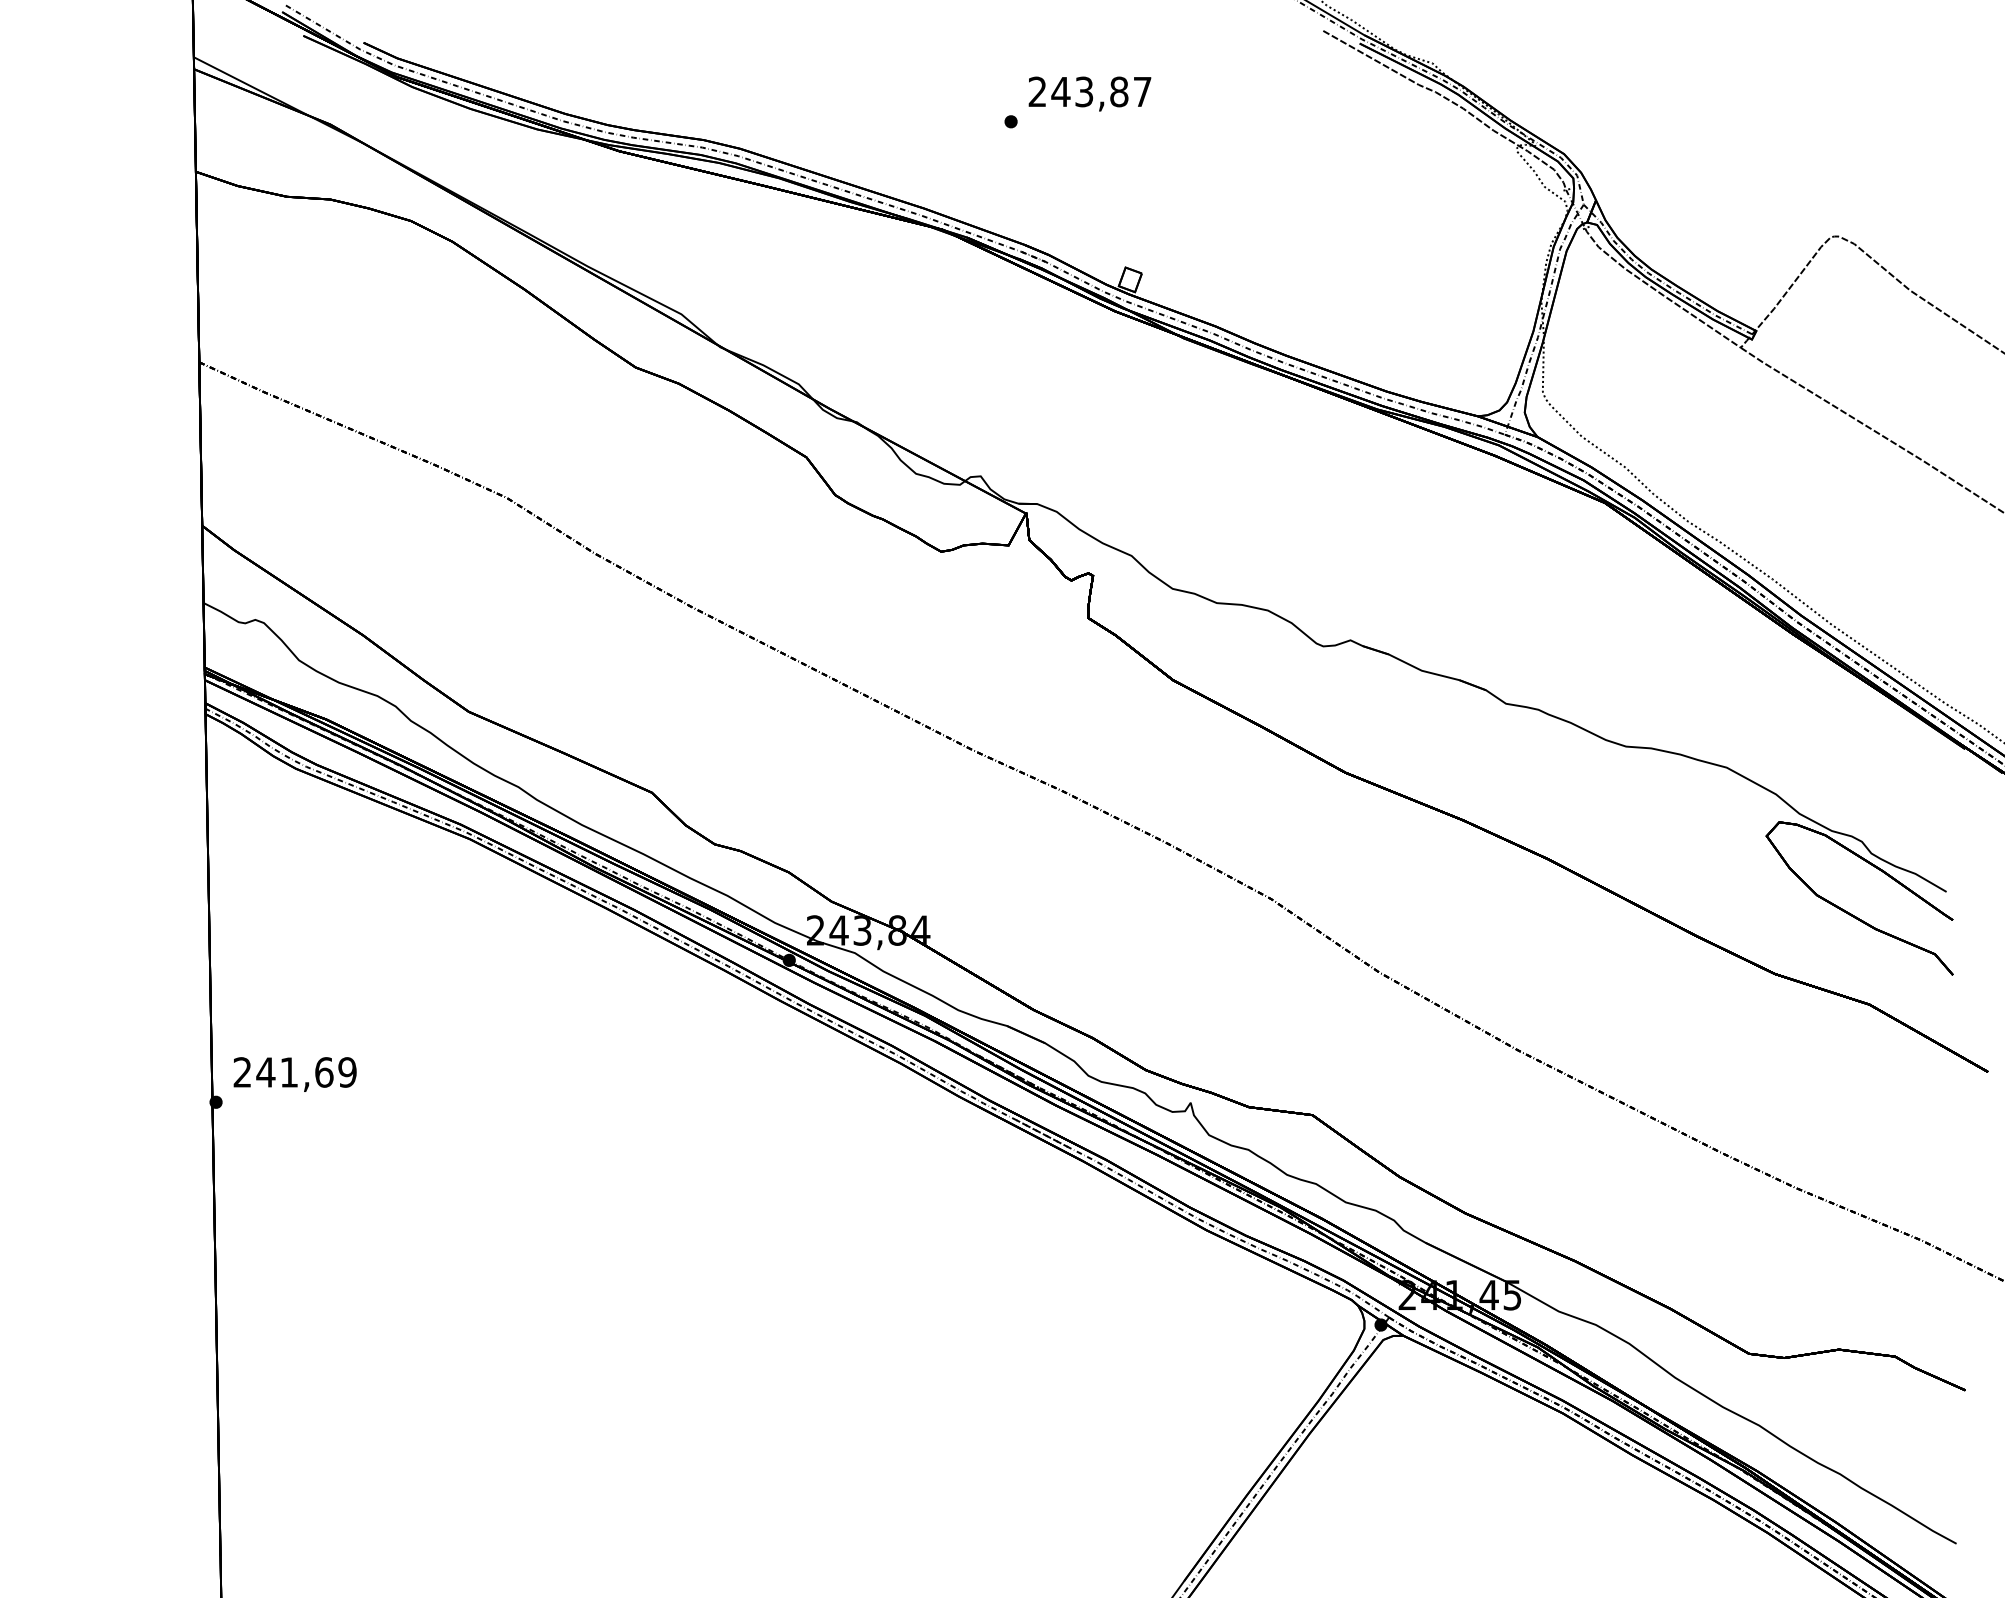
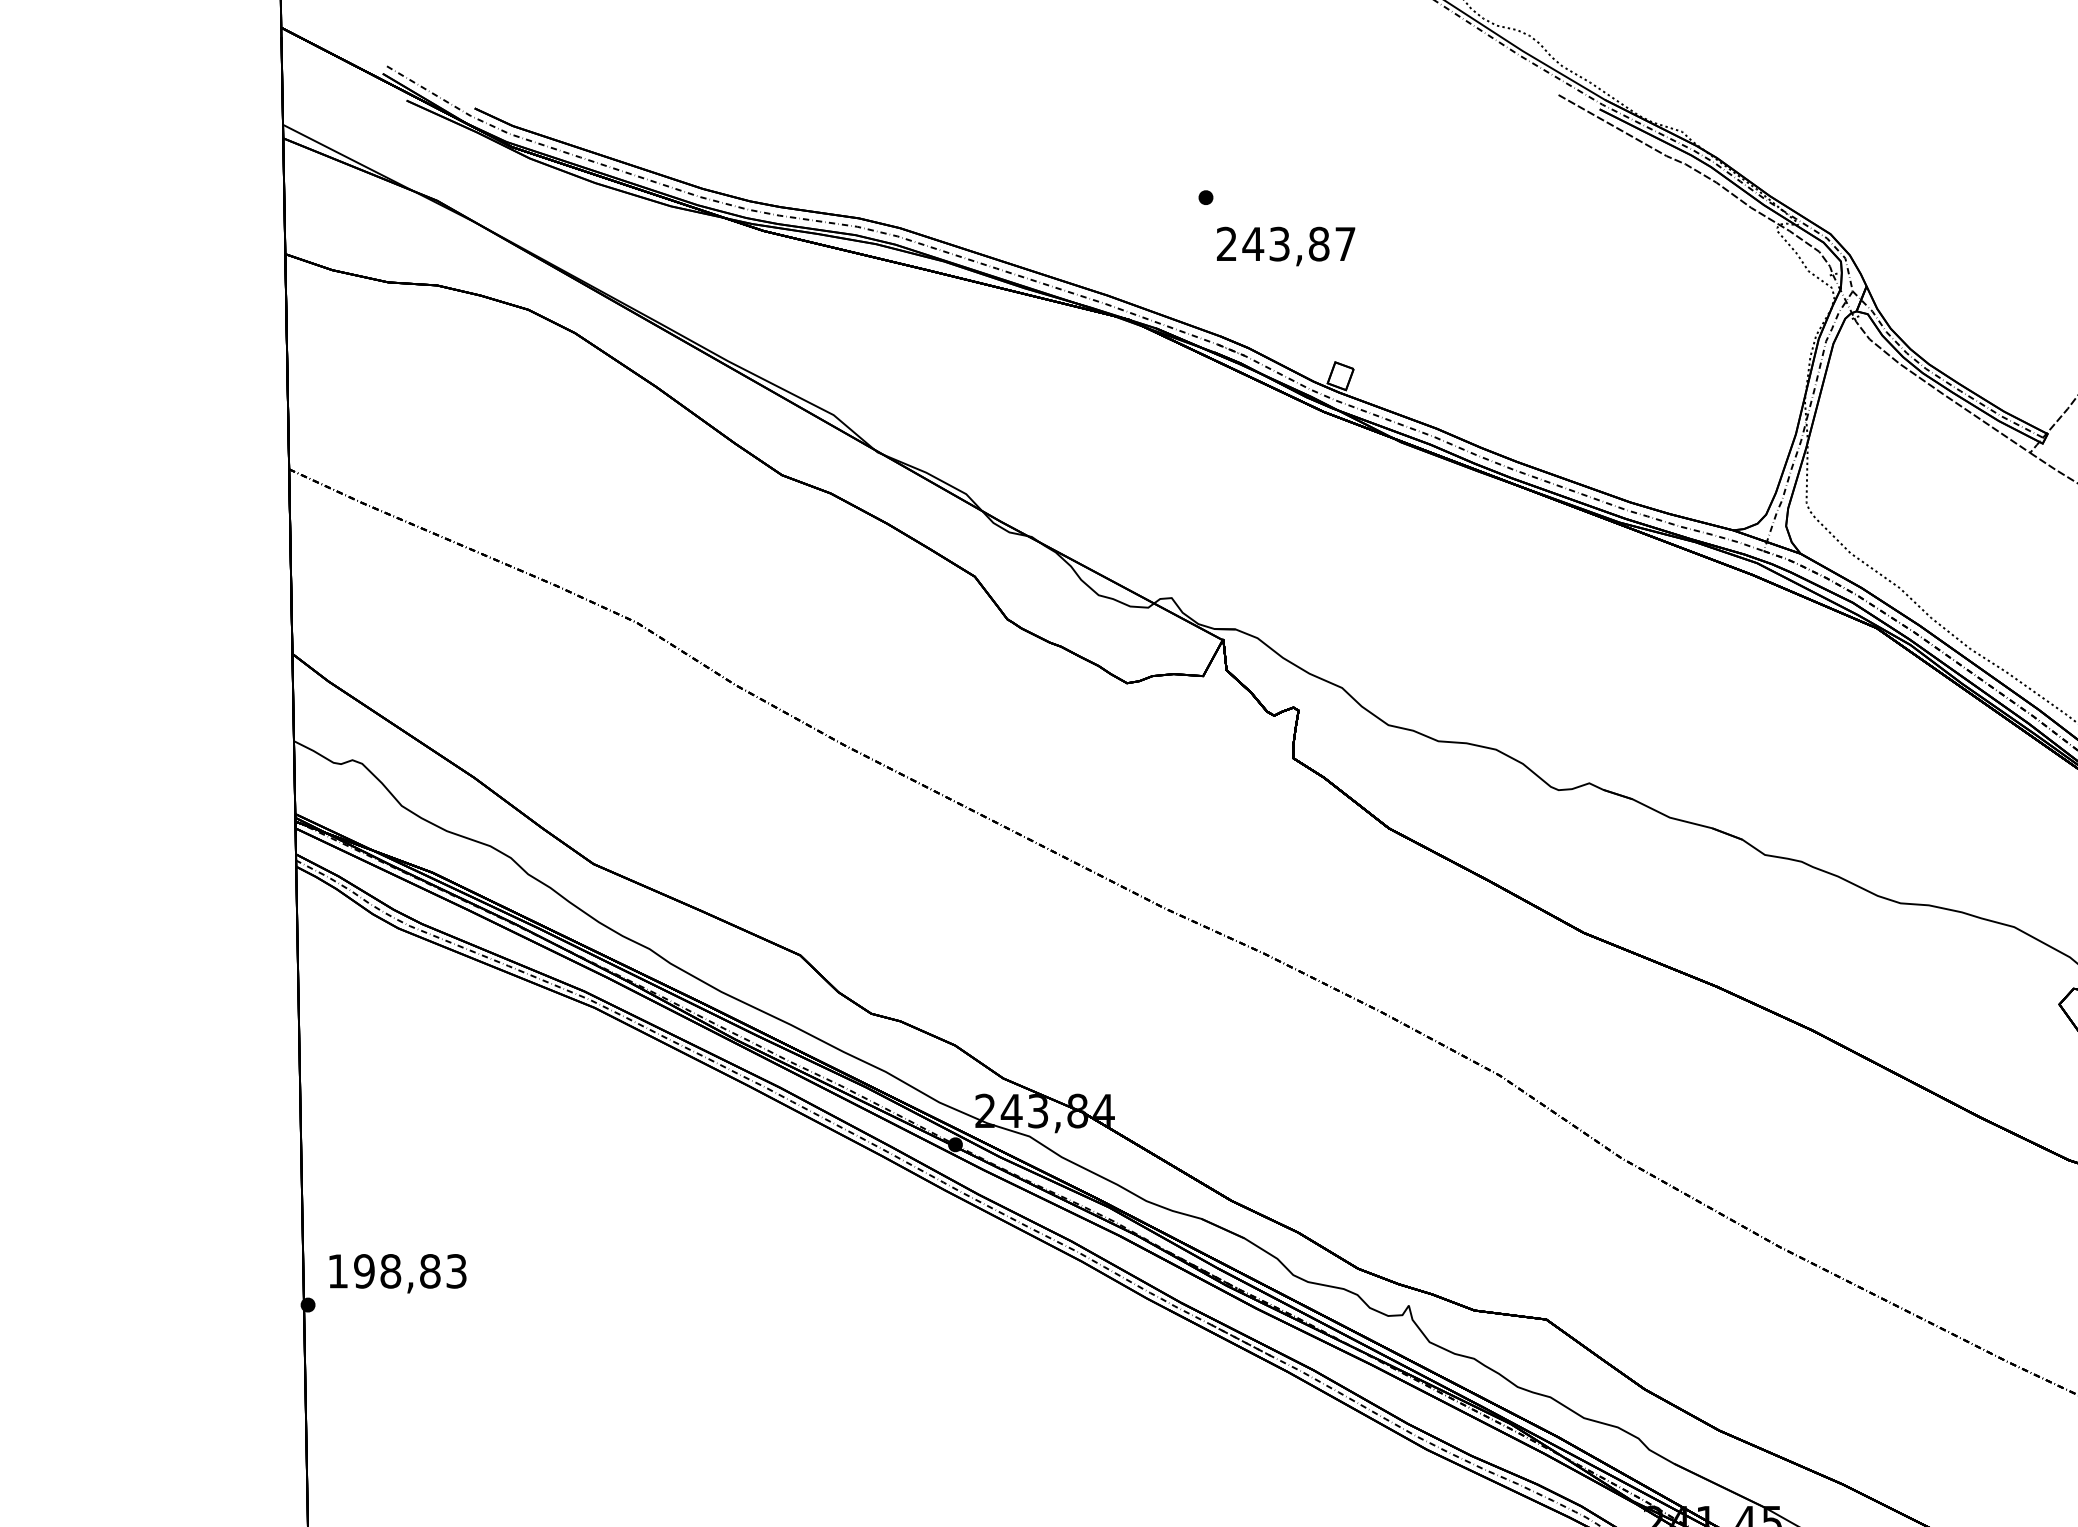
text: (1089, 93) -> (1285, 245), moved
text: (294, 1072) -> (396, 1271), 241,69 -> 198,83

